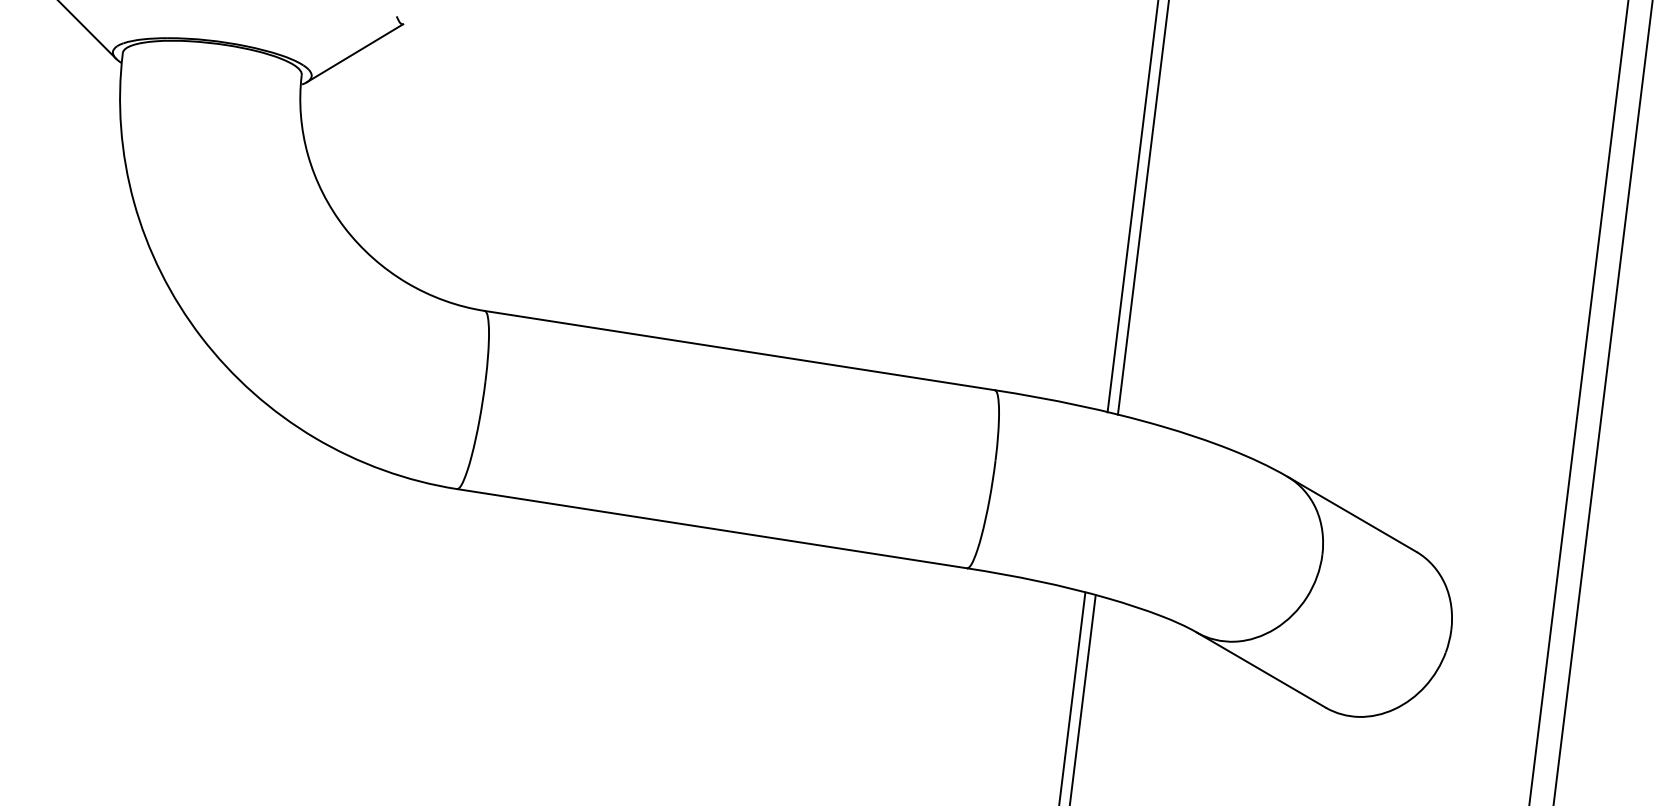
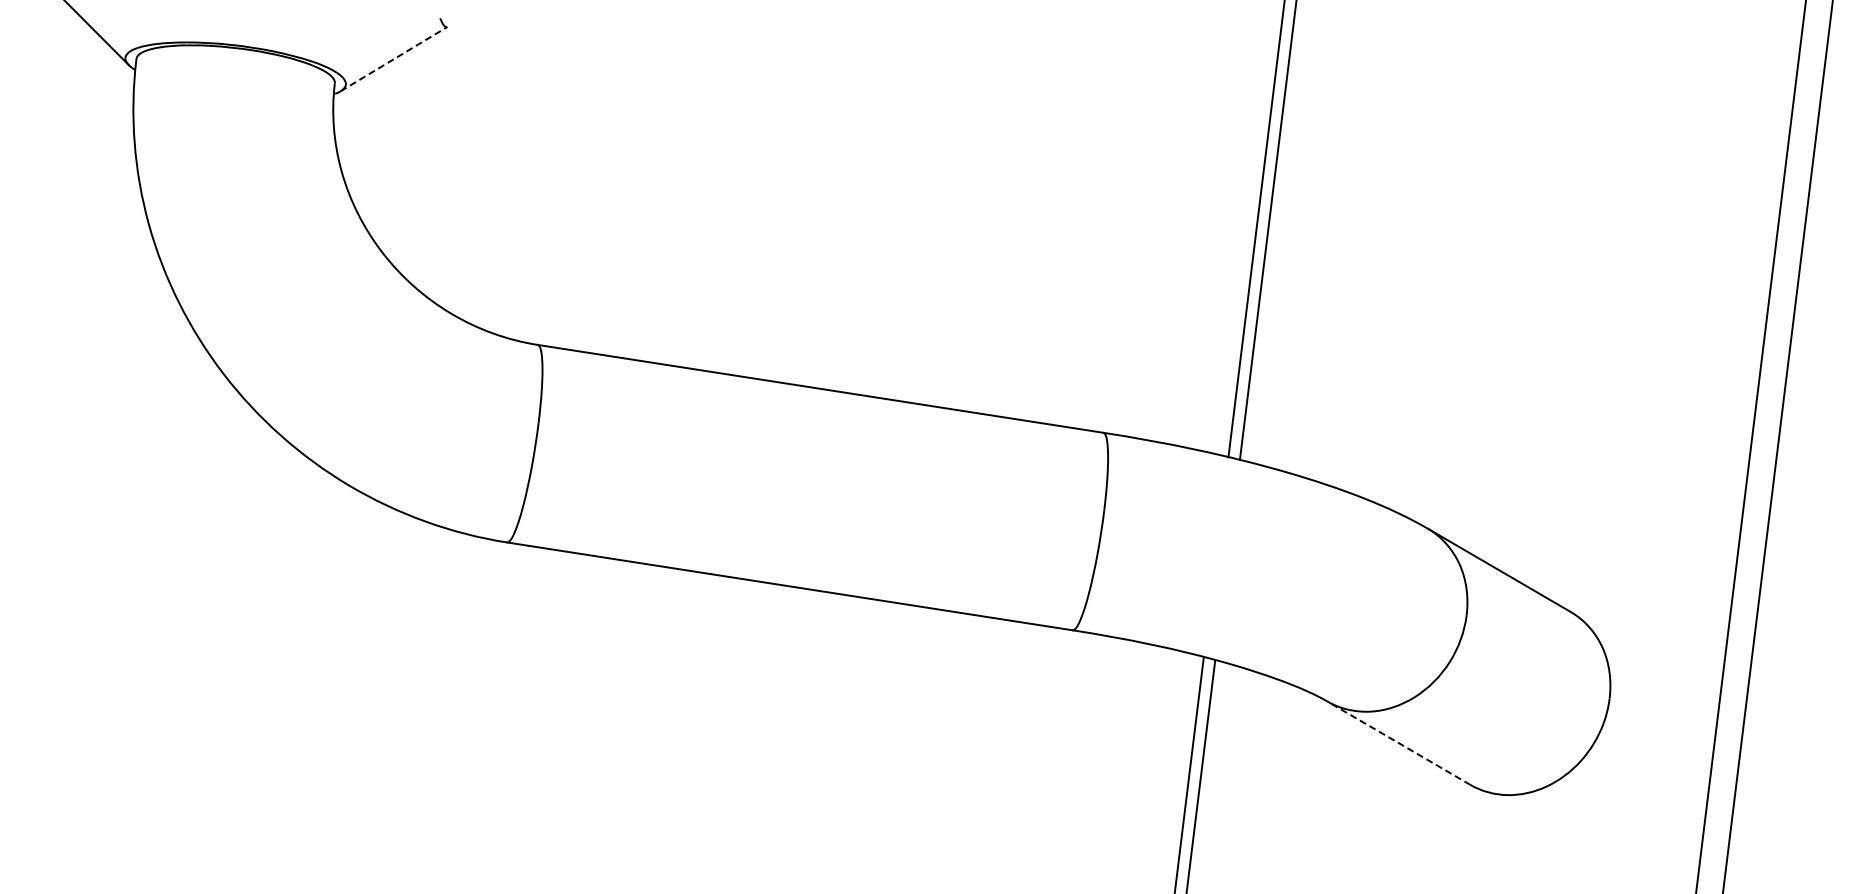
line: (355, 52) -> (394, 58), solid -> dashed
line: (1261, 670) -> (1399, 743), solid -> dashed

